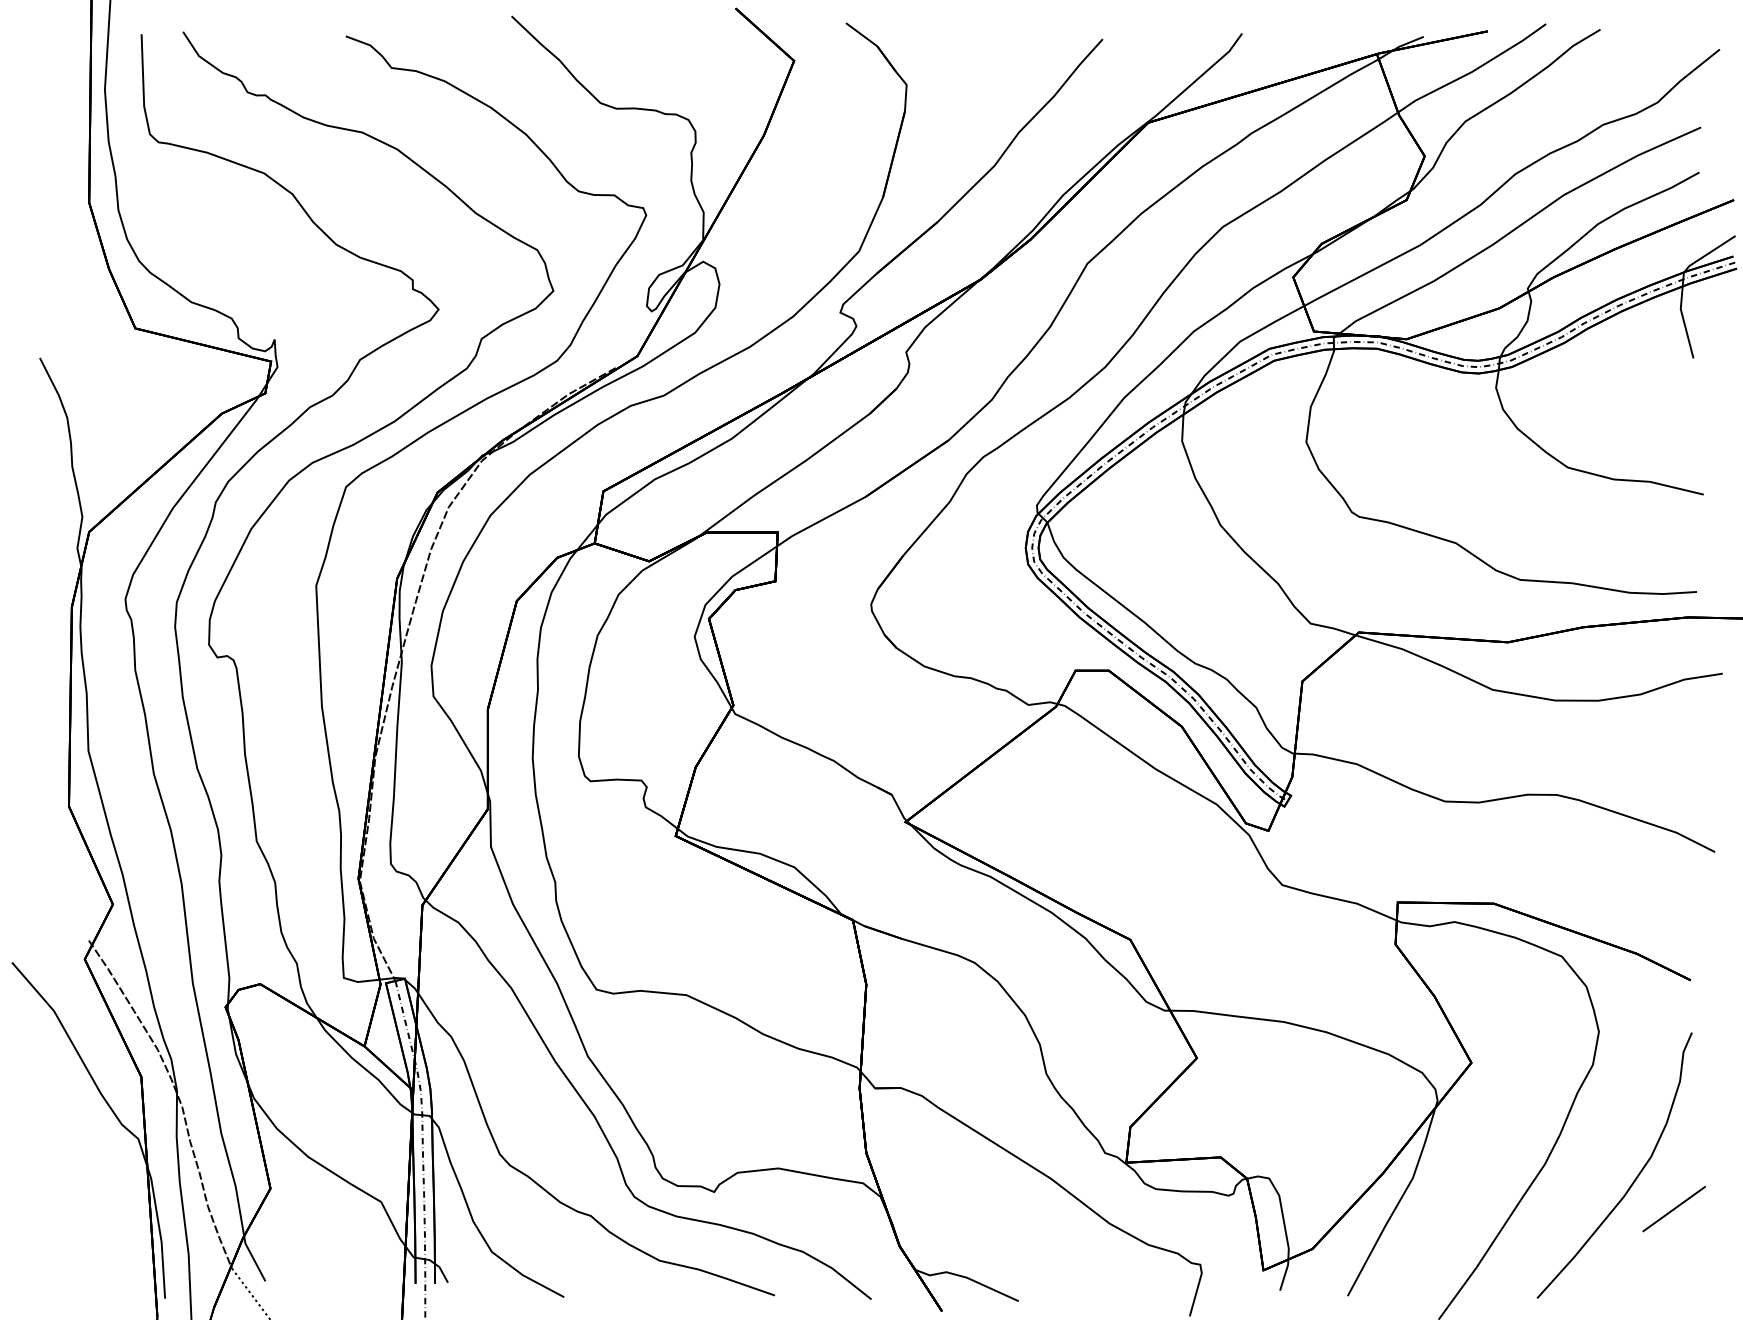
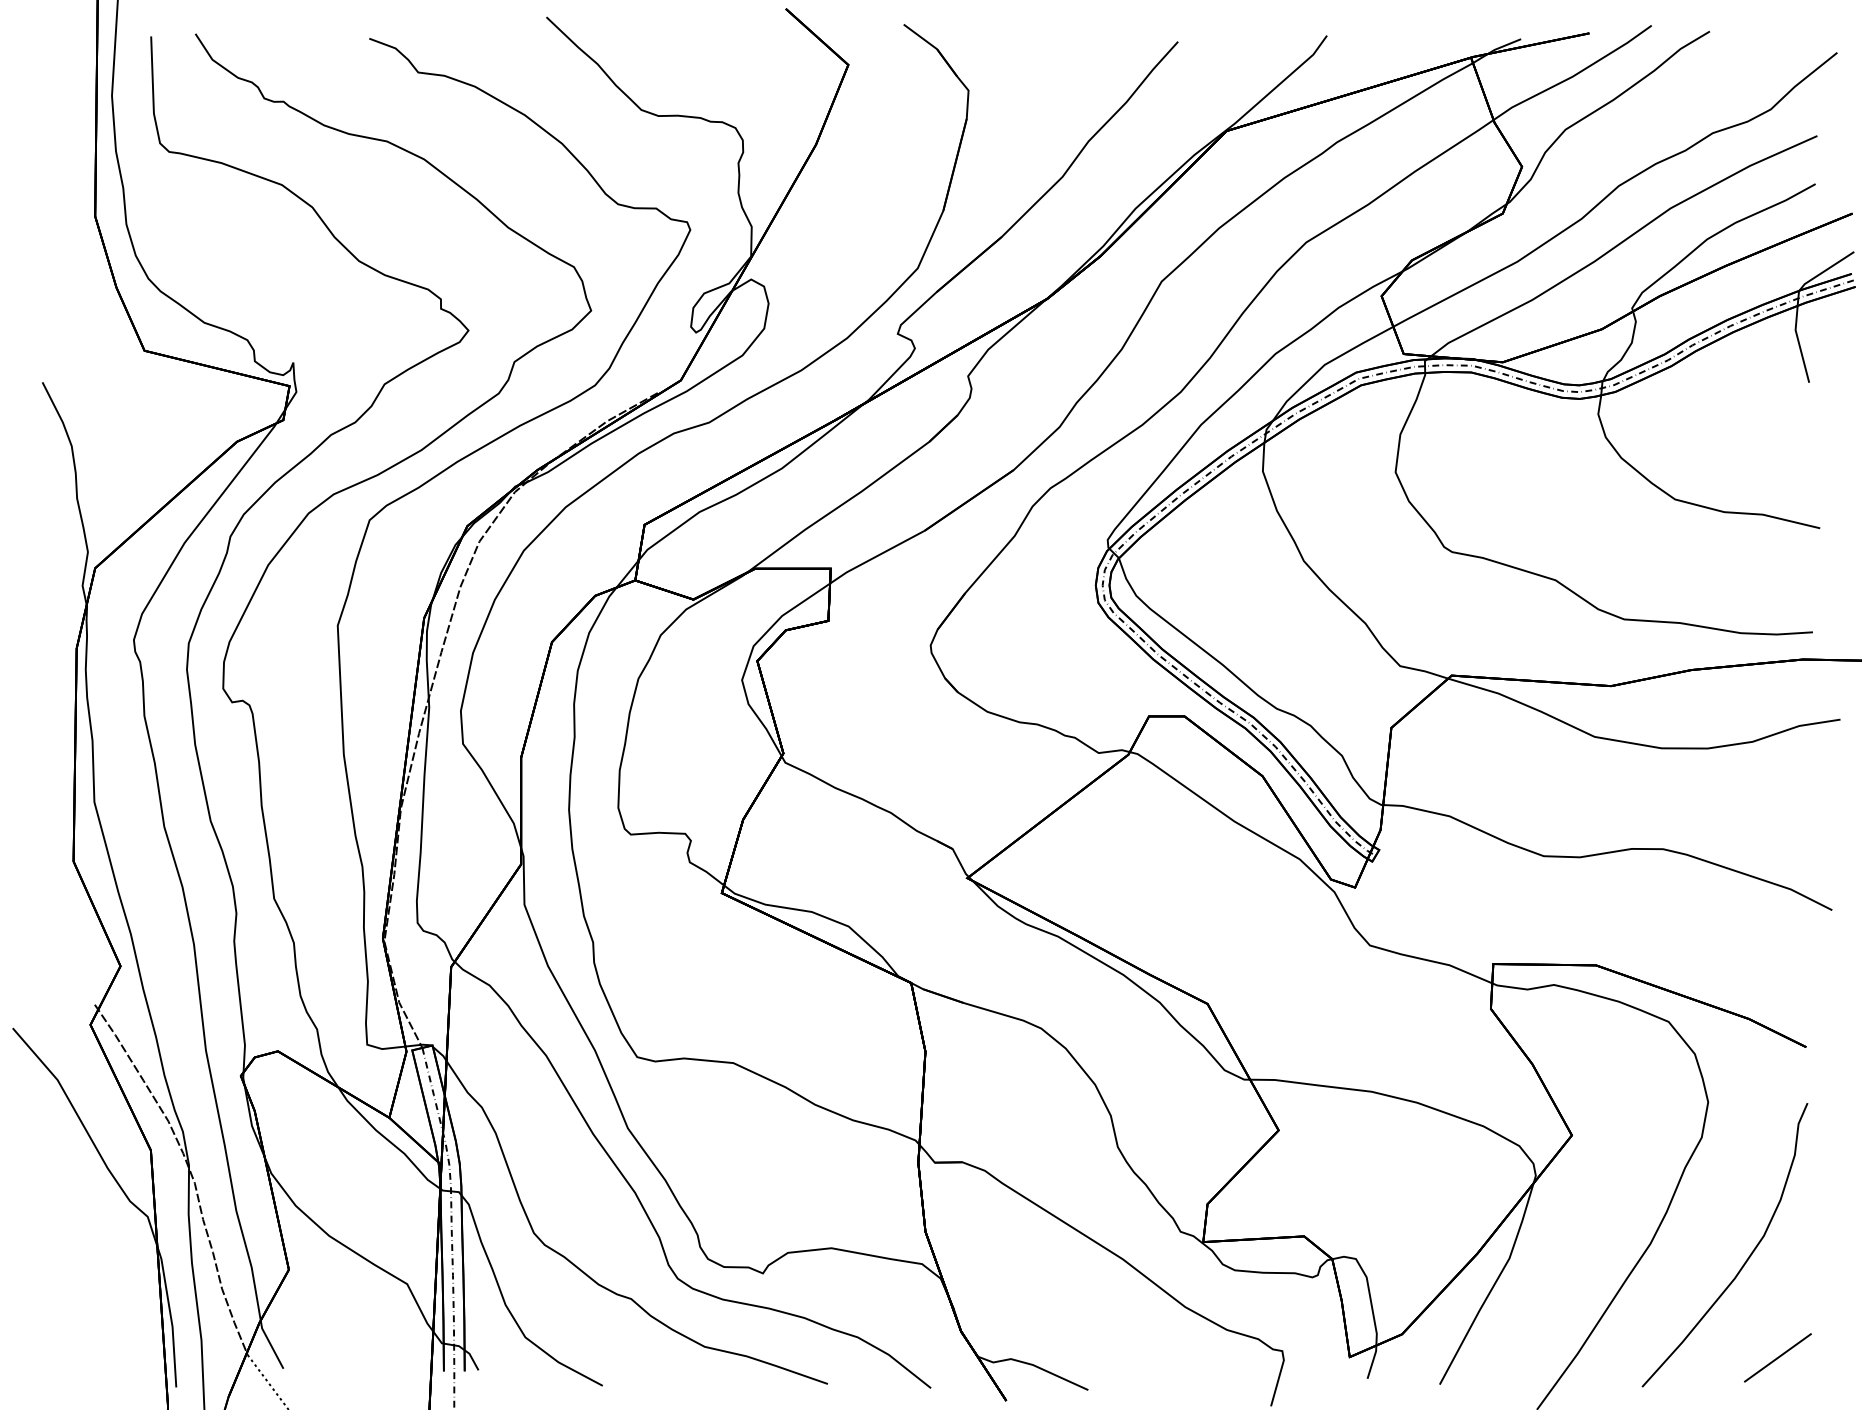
line: (1673, 1209) -> (1777, 1358), moved

